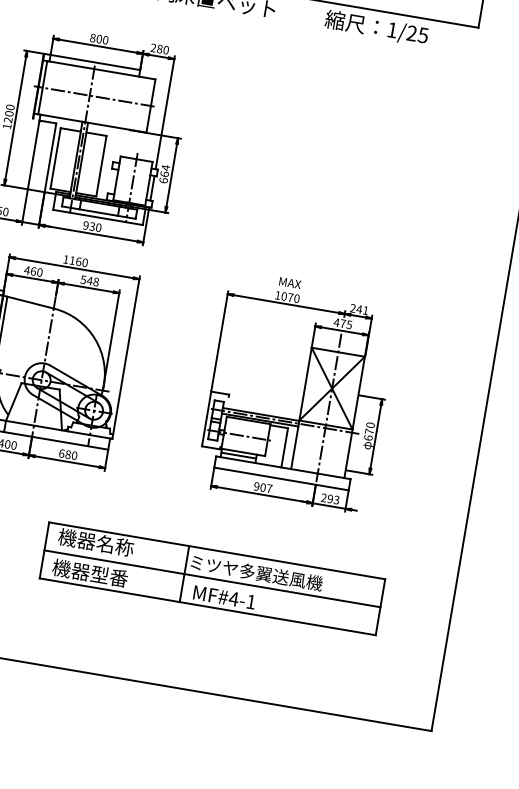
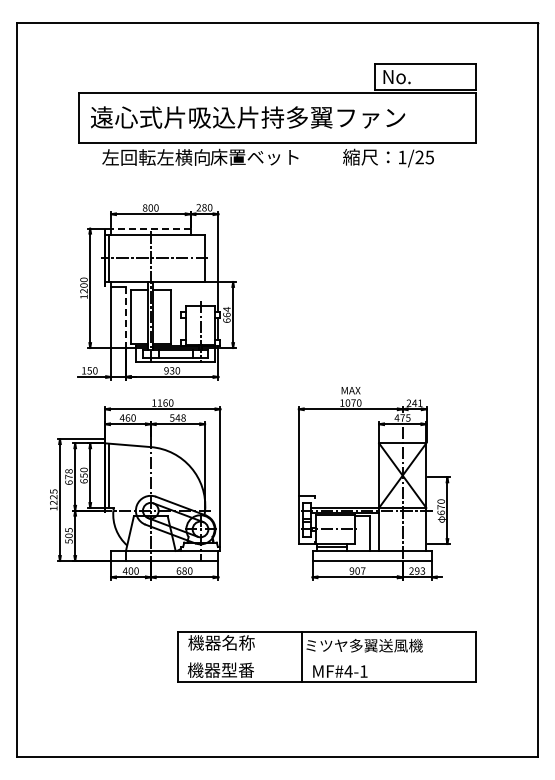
line: (95, 62) -> (150, 228), solid -> dashed
line: (49, 157) -> (125, 317), solid -> dashed
line: (212, 579) -> (327, 657), removed

